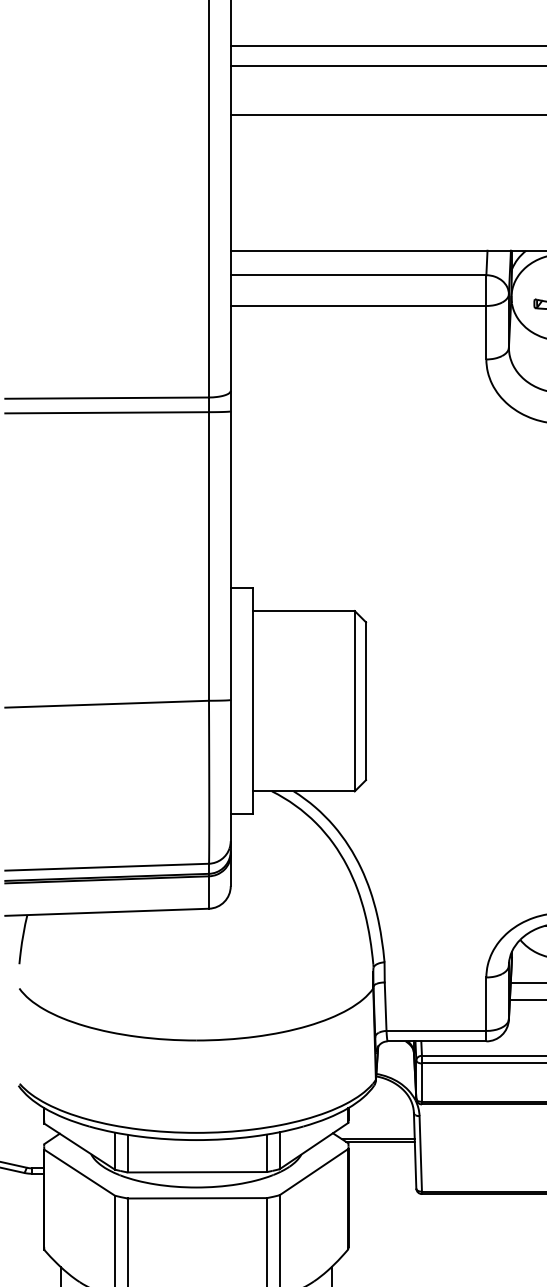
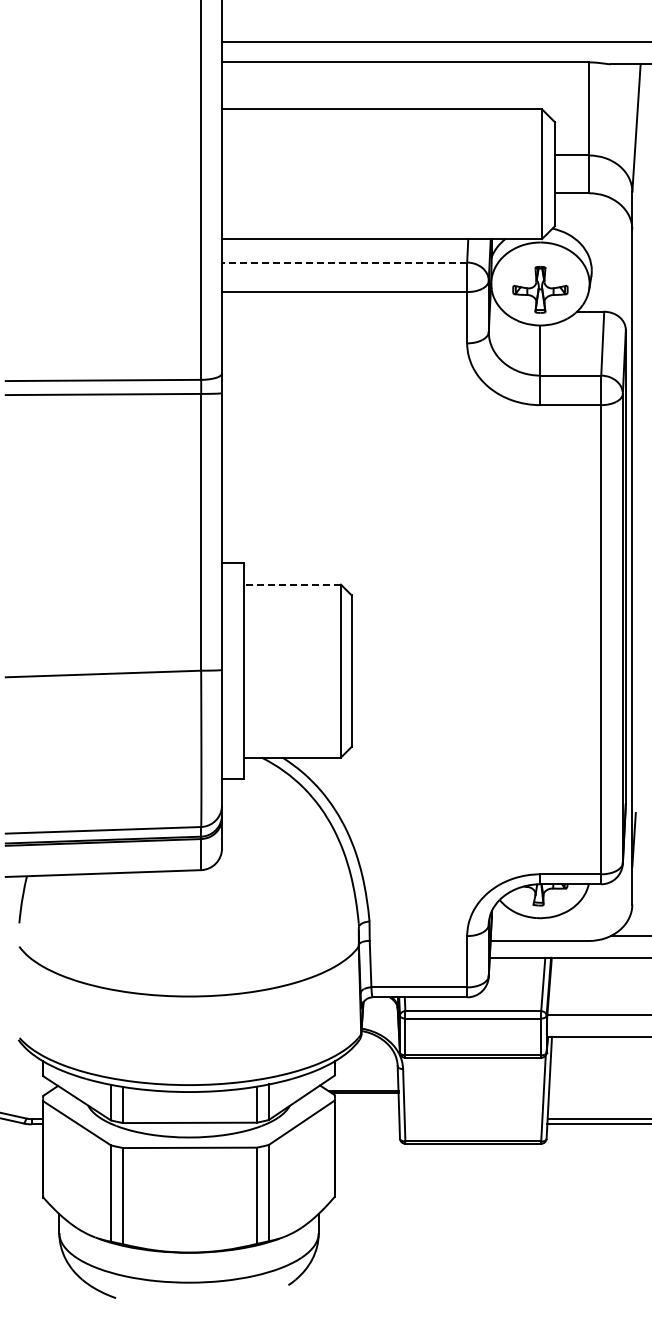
line: (358, 275) -> (344, 262), solid -> dashed
line: (304, 610) -> (292, 584), solid -> dashed

